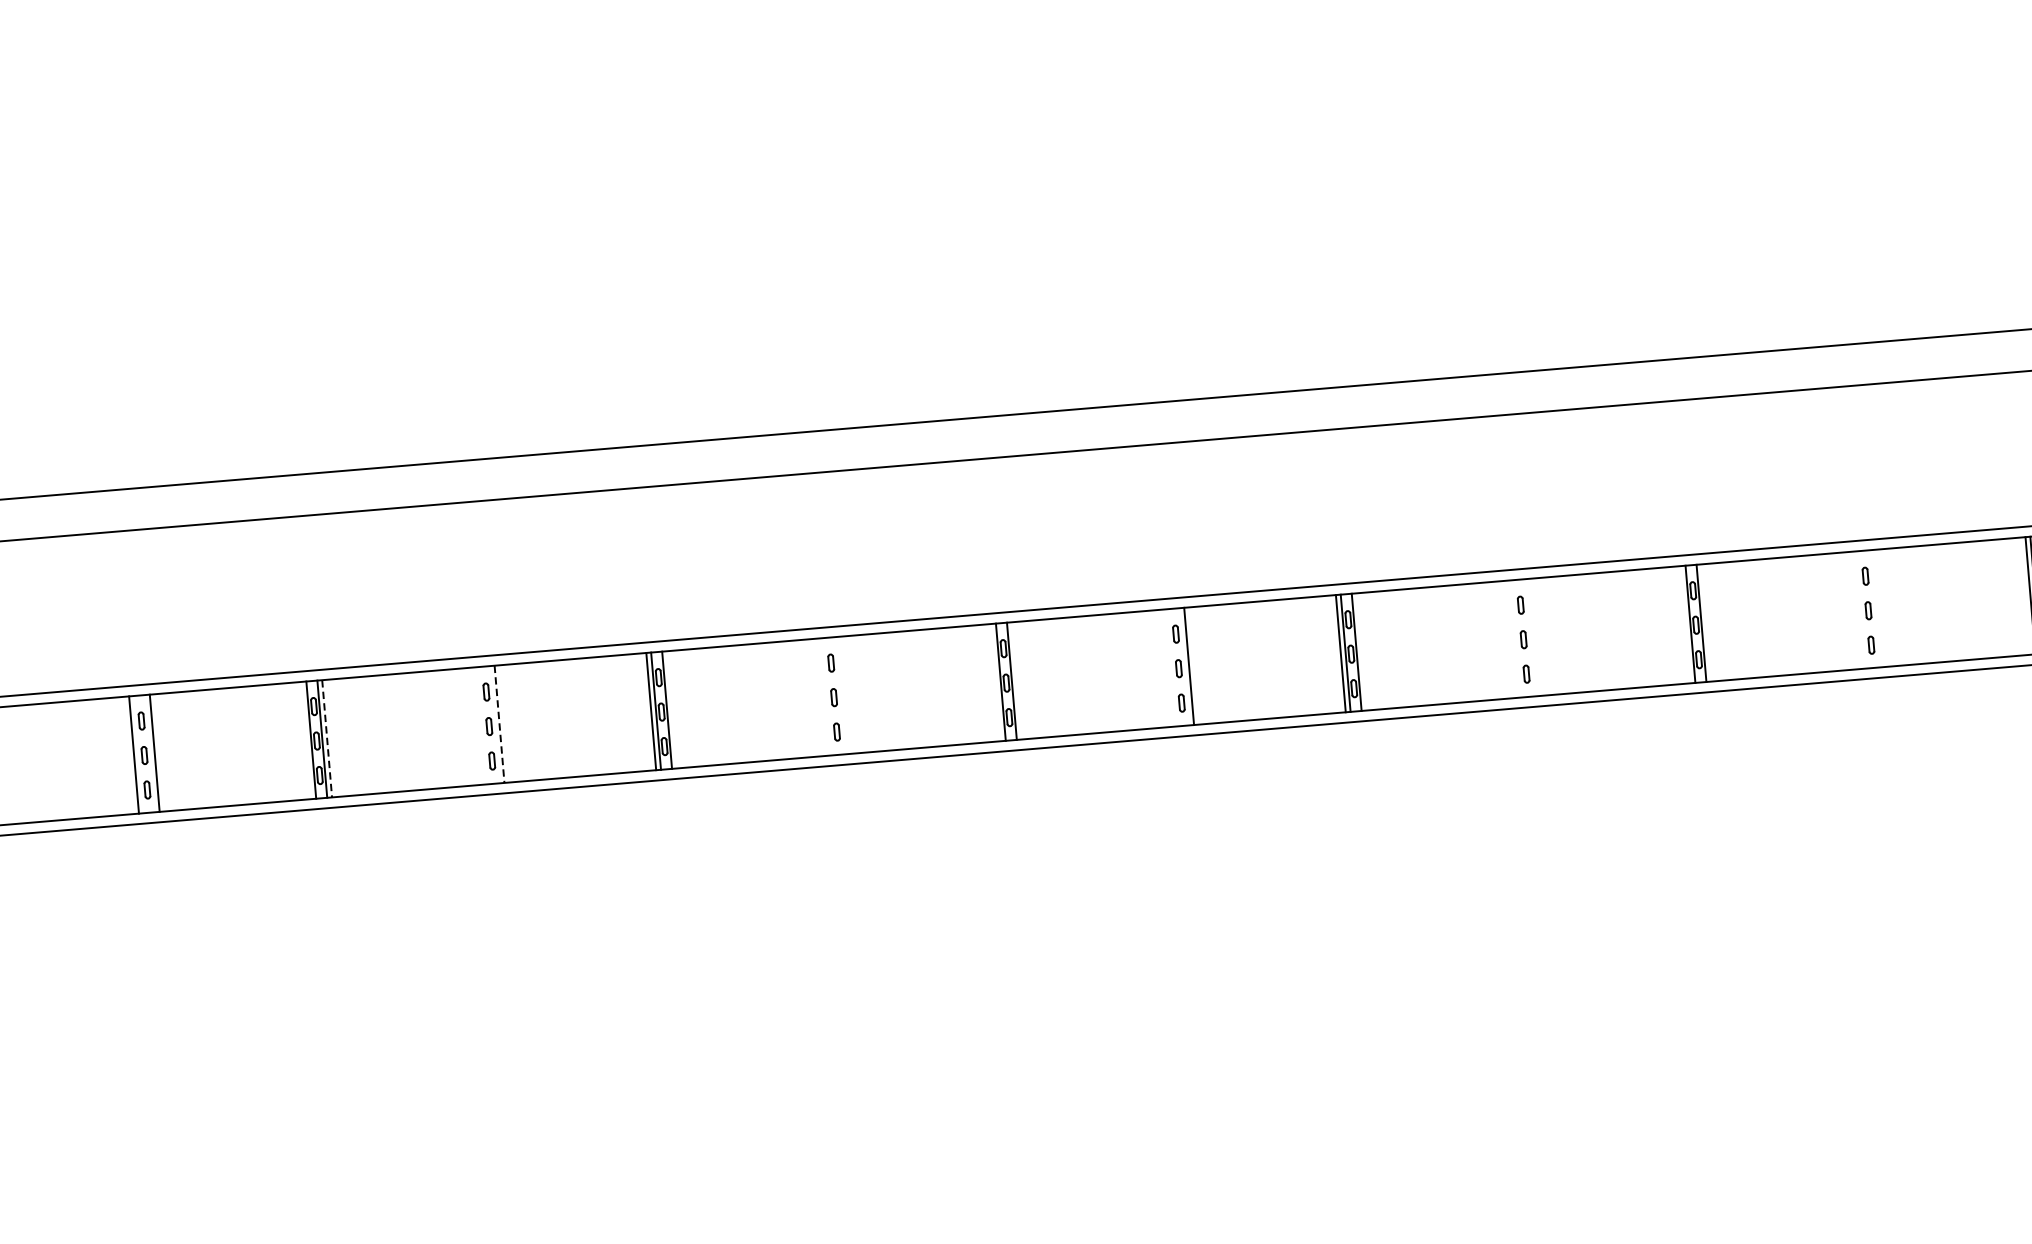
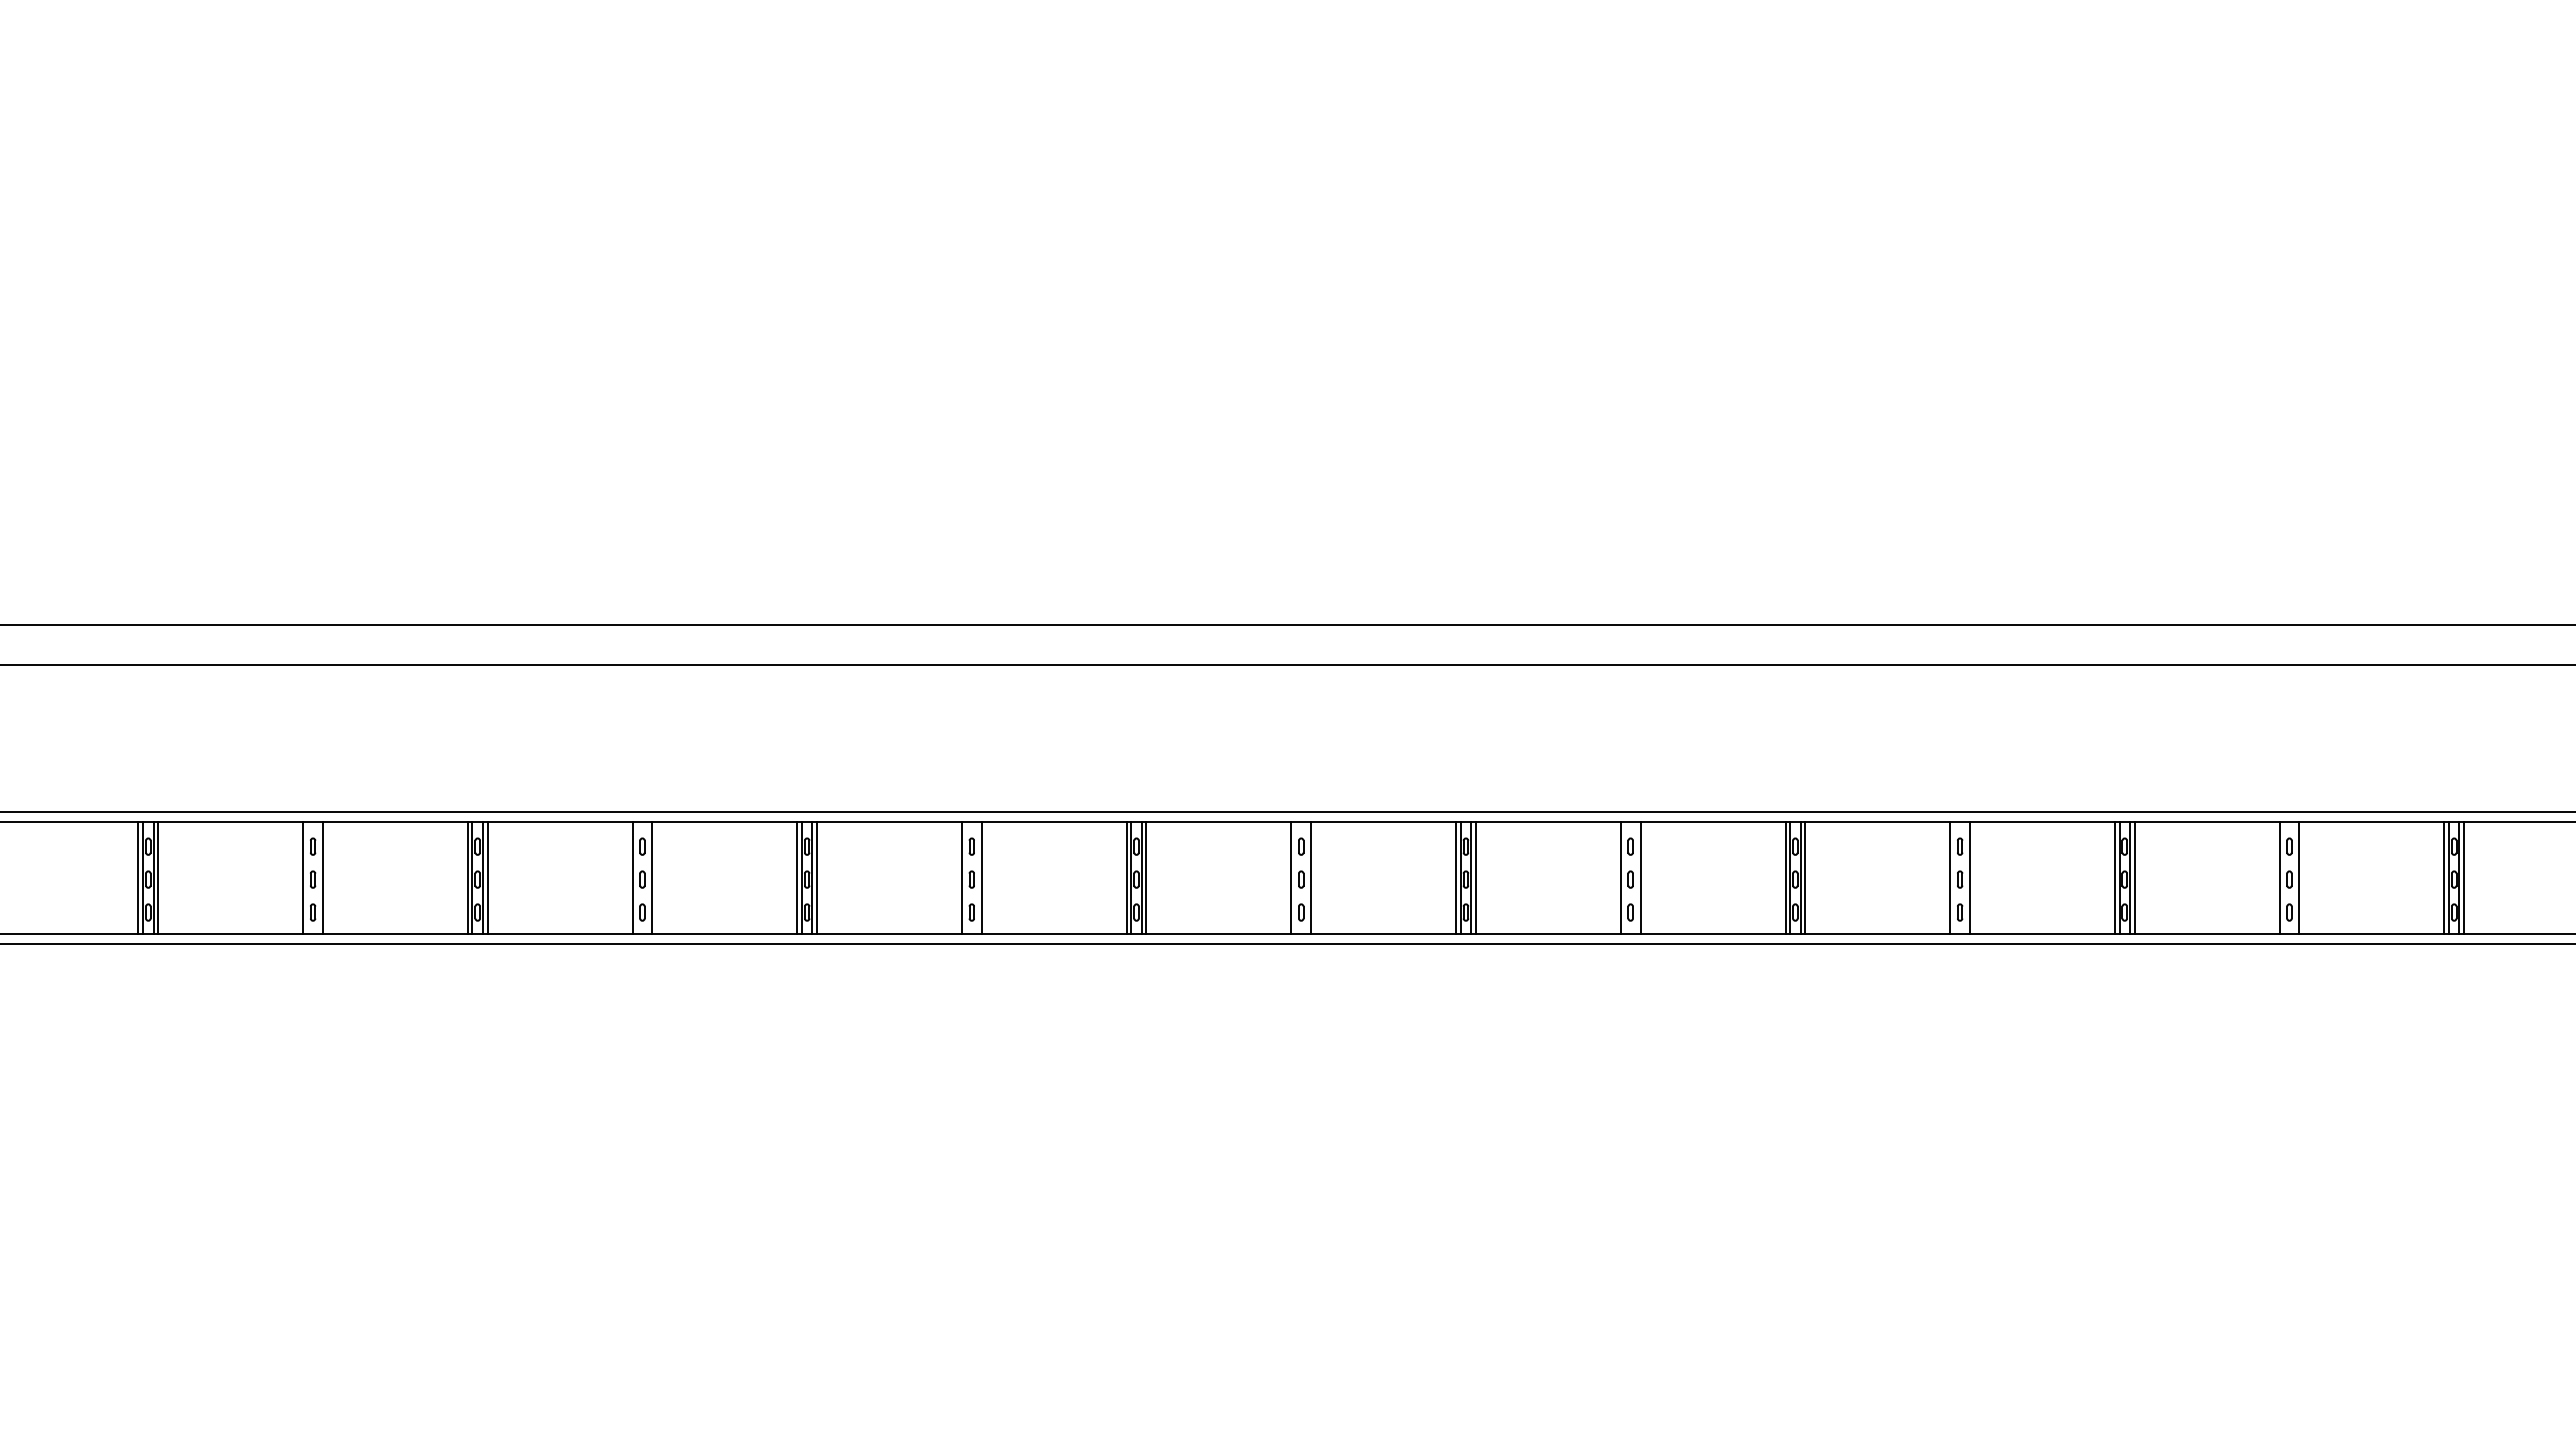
line: (1878, 608) -> (1640, 878), added
line: (1857, 610) -> (1620, 878), added
line: (1705, 623) -> (1475, 878), added
line: (1686, 624) -> (1456, 878), added
line: (1534, 637) -> (1311, 878), added
line: (1513, 639) -> (1291, 878), added
line: (1361, 652) -> (1146, 878), added
line: (1167, 668) -> (961, 878), added
line: (1017, 681) -> (817, 878), added
line: (996, 682) -> (797, 878), added
line: (844, 695) -> (652, 878), added
line: (823, 697) -> (632, 878), added
line: (671, 710) -> (487, 878), added
line: (499, 724) -> (322, 878), dashed -> solid
line: (479, 726) -> (303, 878), added
line: (327, 738) -> (158, 878), dashed -> solid
line: (306, 740) -> (138, 878), added

